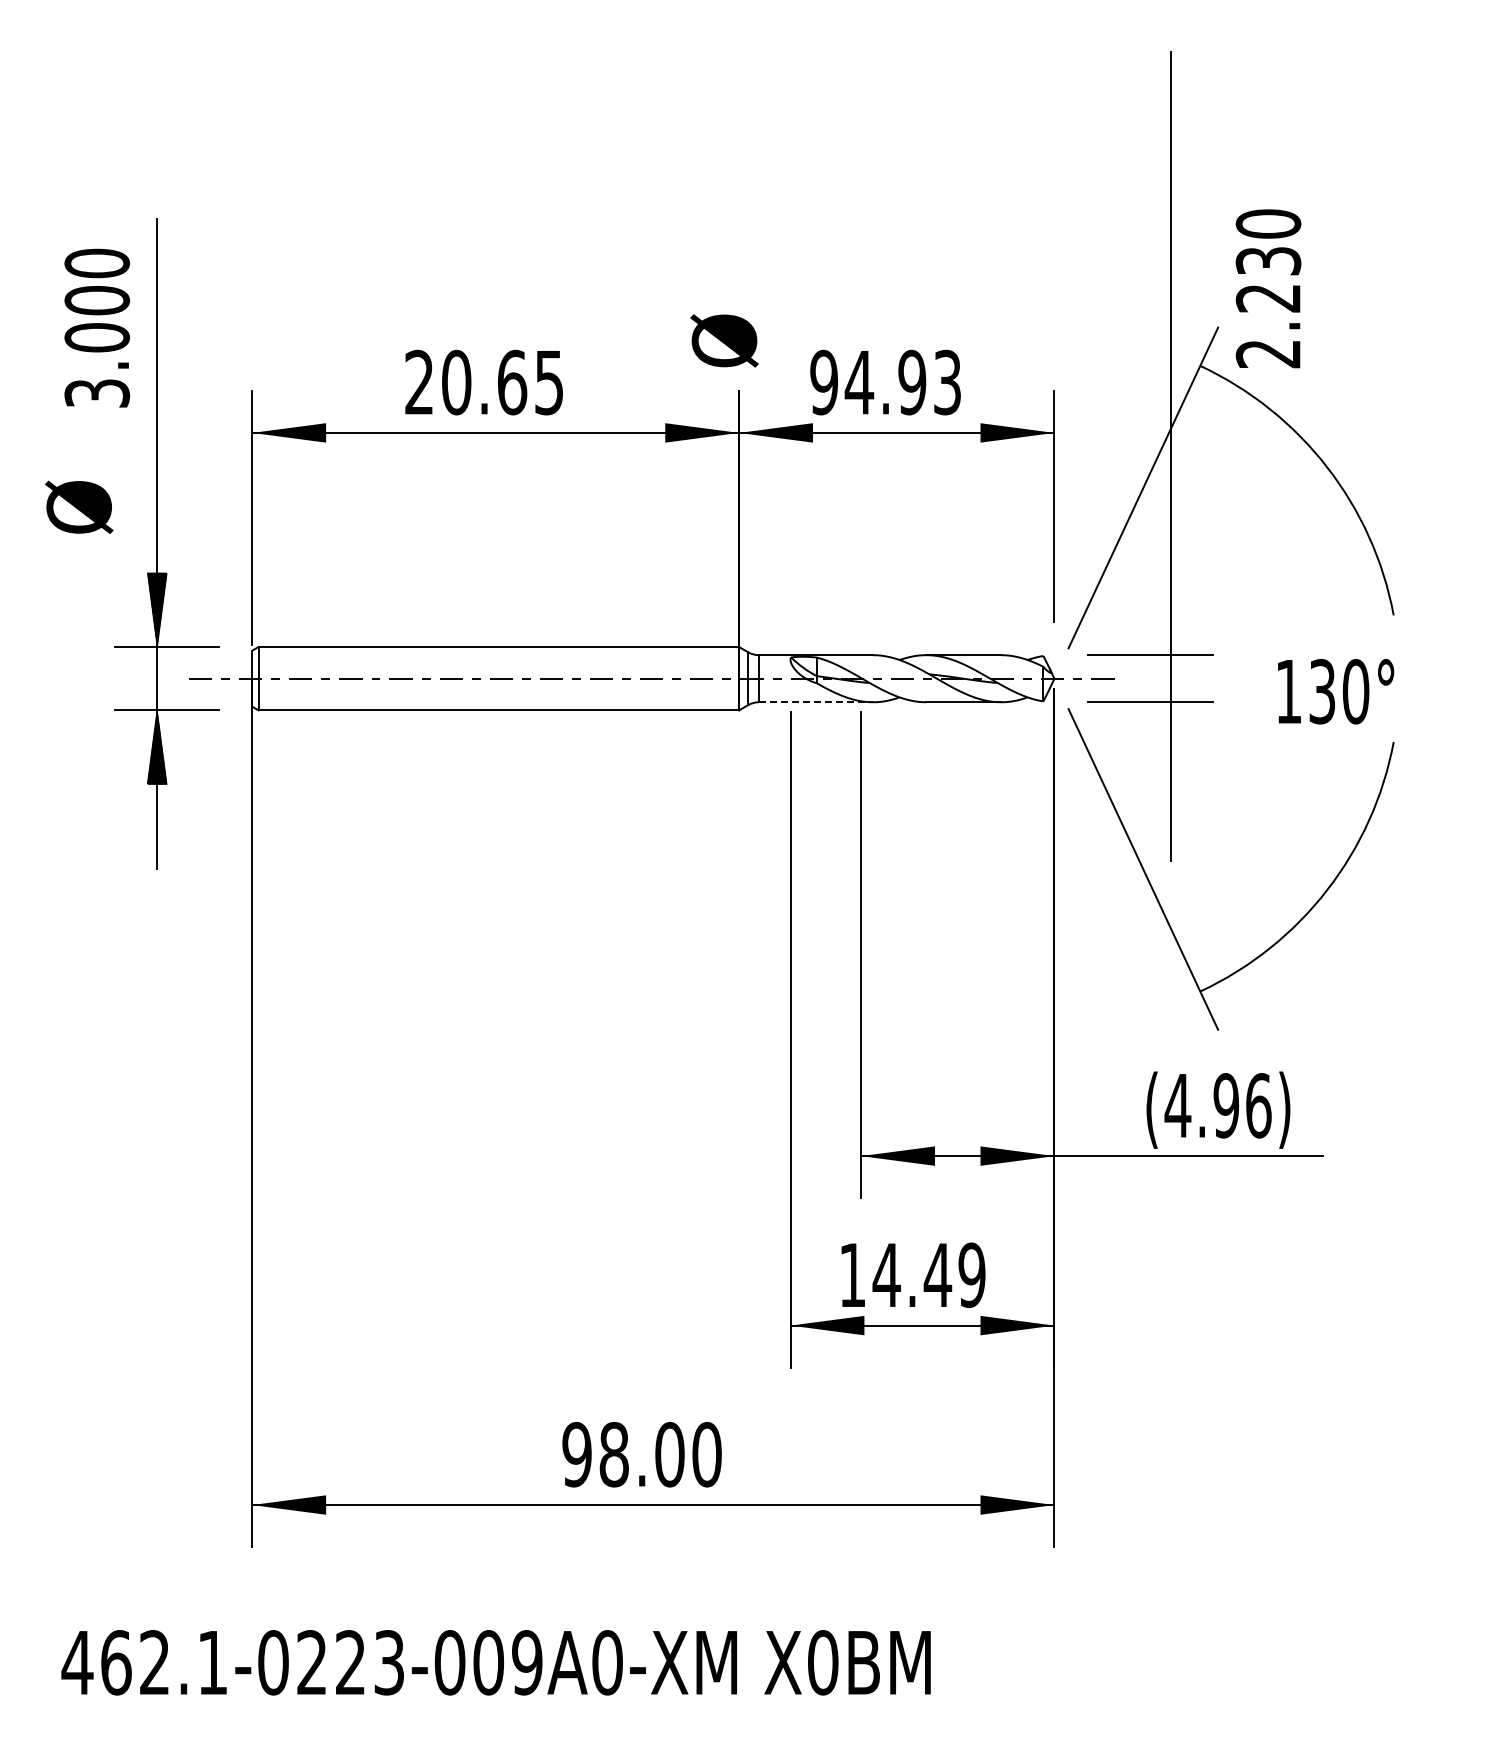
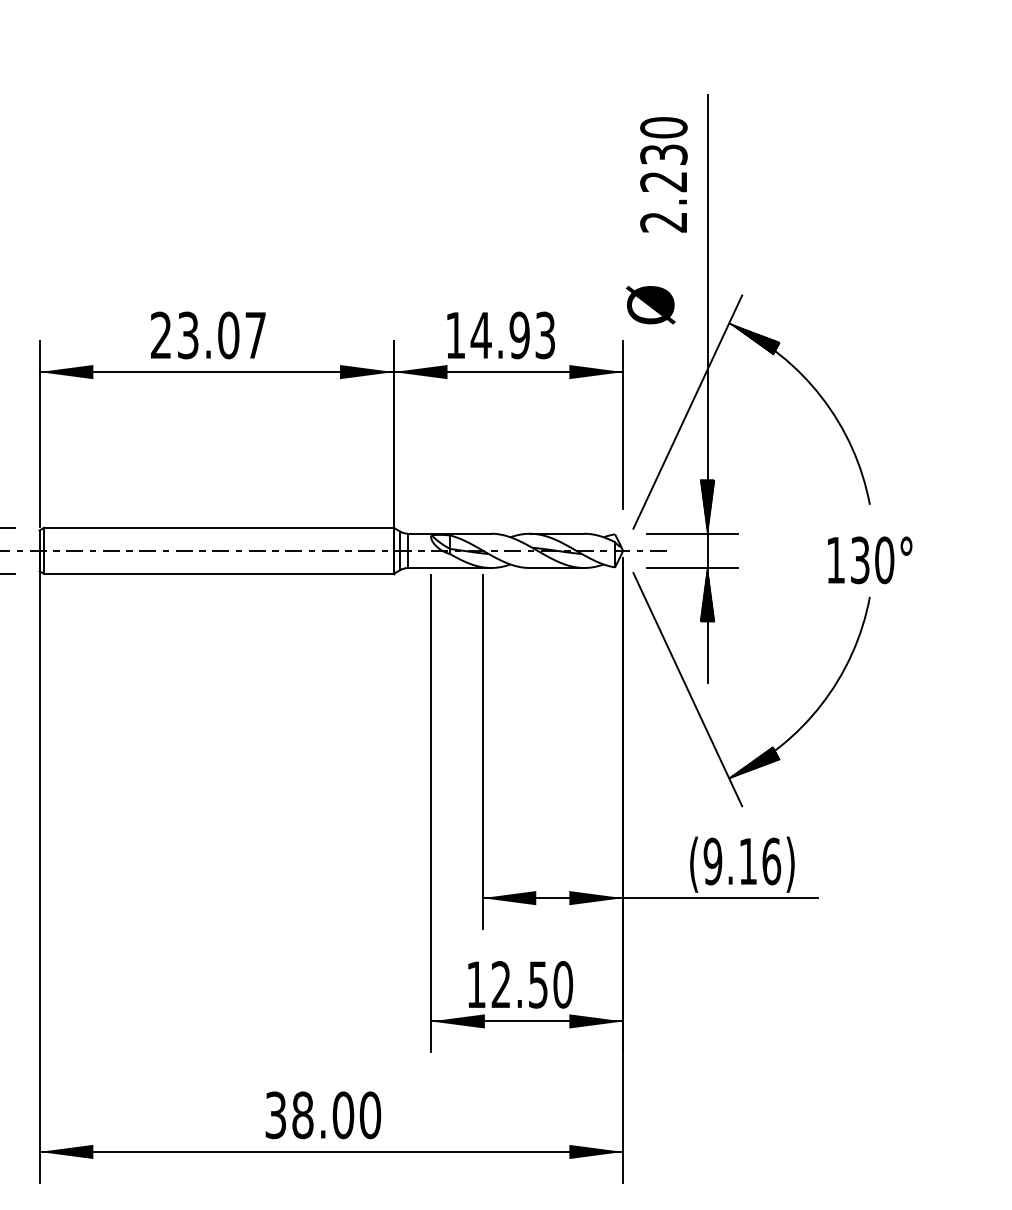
text: (1268, 288) -> (663, 174), moved
text: (724, 340) -> (650, 304), moved
text: (502, 382) -> (221, 335), 20.65 -> 23.07
text: (824, 382) -> (455, 335), 94.93 -> 14.93
hatch: (1234, 387) -> (754, 339), added
hatch: (1170, 617) -> (707, 506), added
text: (1336, 691) -> (870, 560), moved
line: (816, 702) -> (450, 568), dashed -> solid
hatch: (1170, 739) -> (707, 595), added
hatch: (1235, 969) -> (754, 762), added
text: (1201, 1105) -> (730, 861), (4.96) -> (9.16)
text: (928, 1275) -> (531, 984), 14.49 -> 12.50
text: (576, 1454) -> (275, 1115), 98.00 -> 38.00

